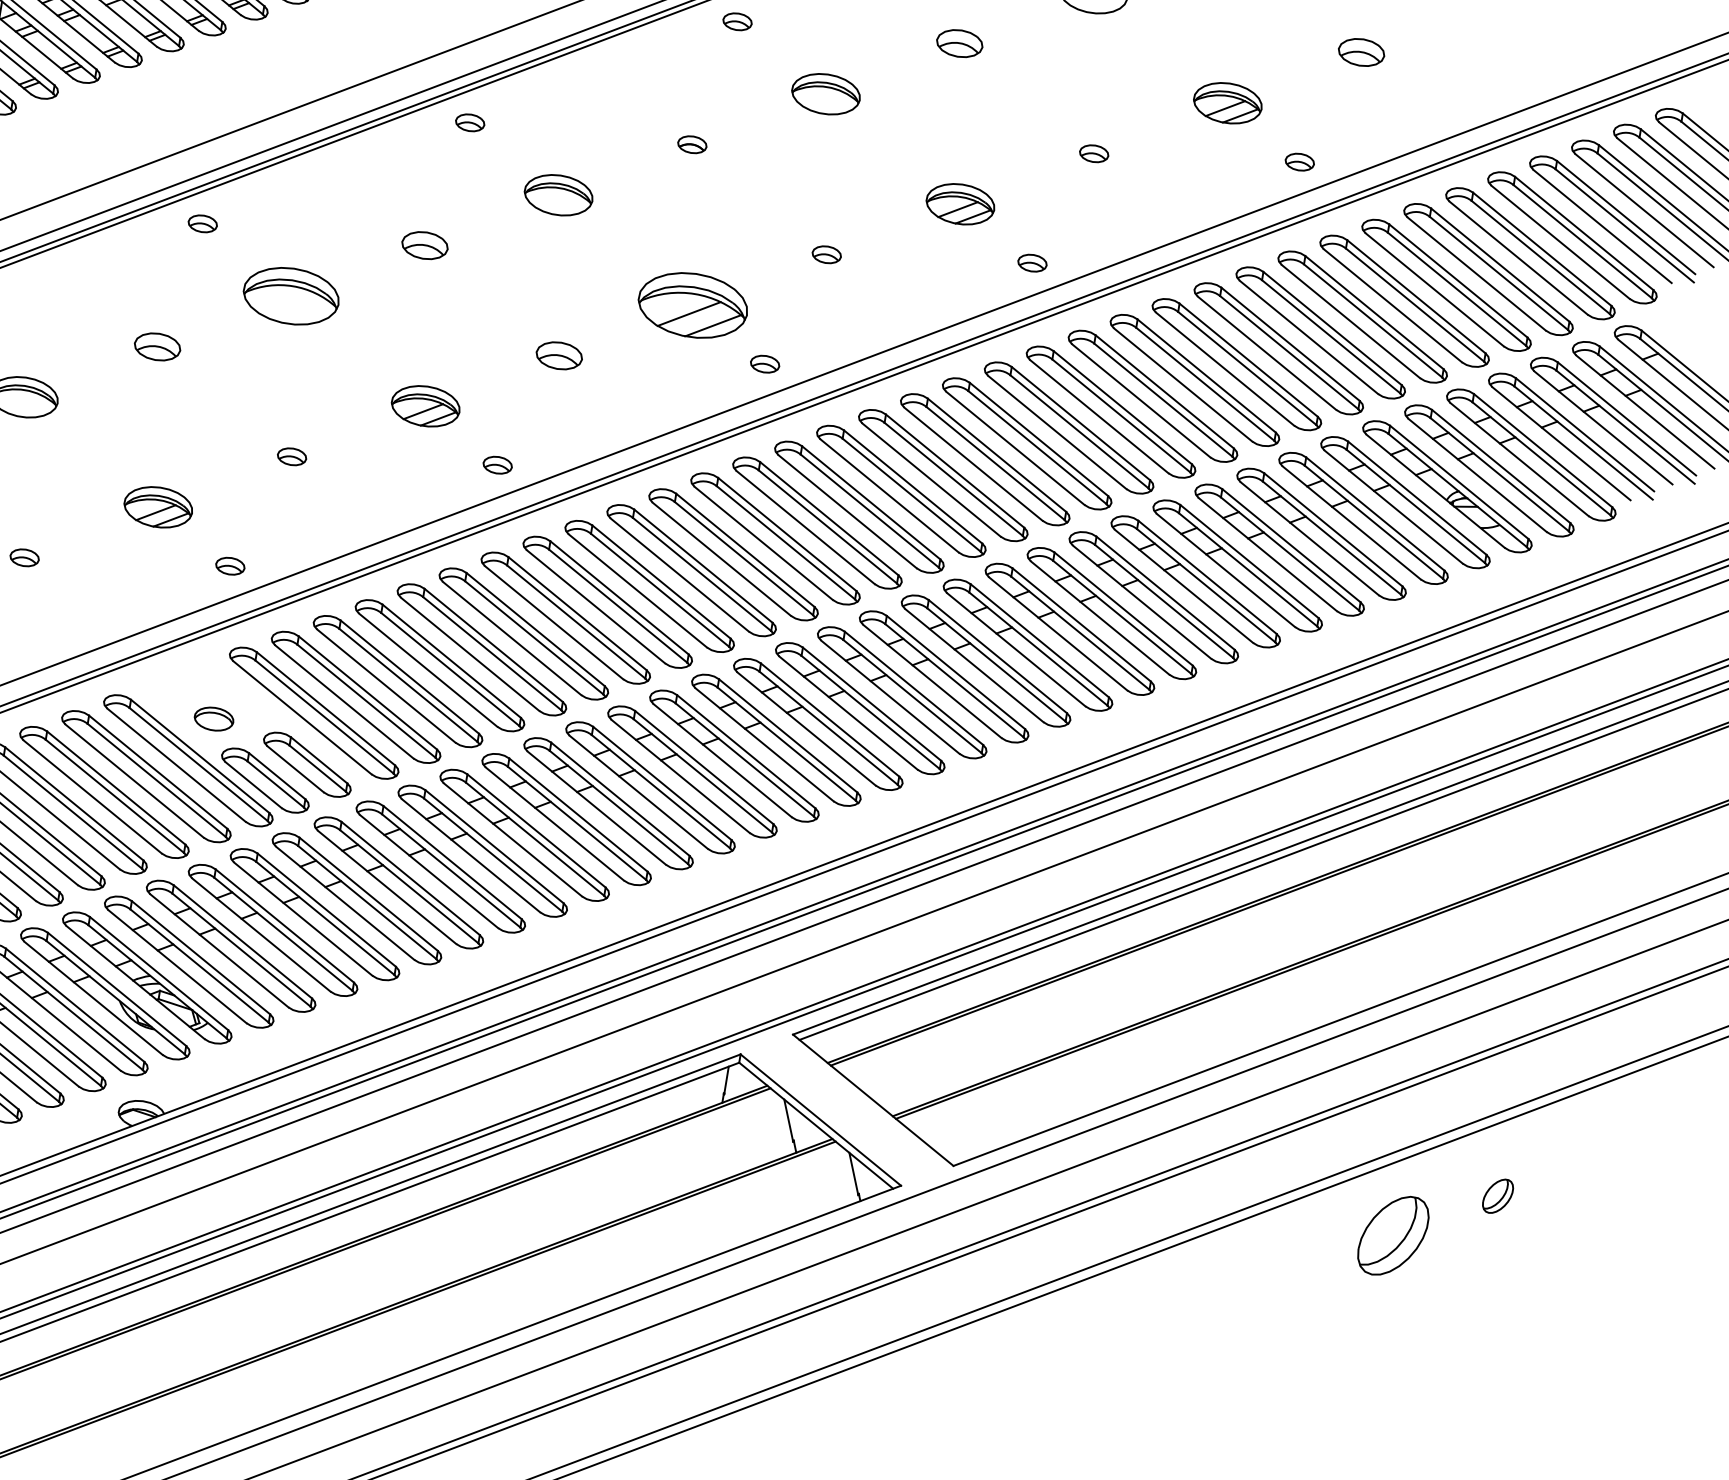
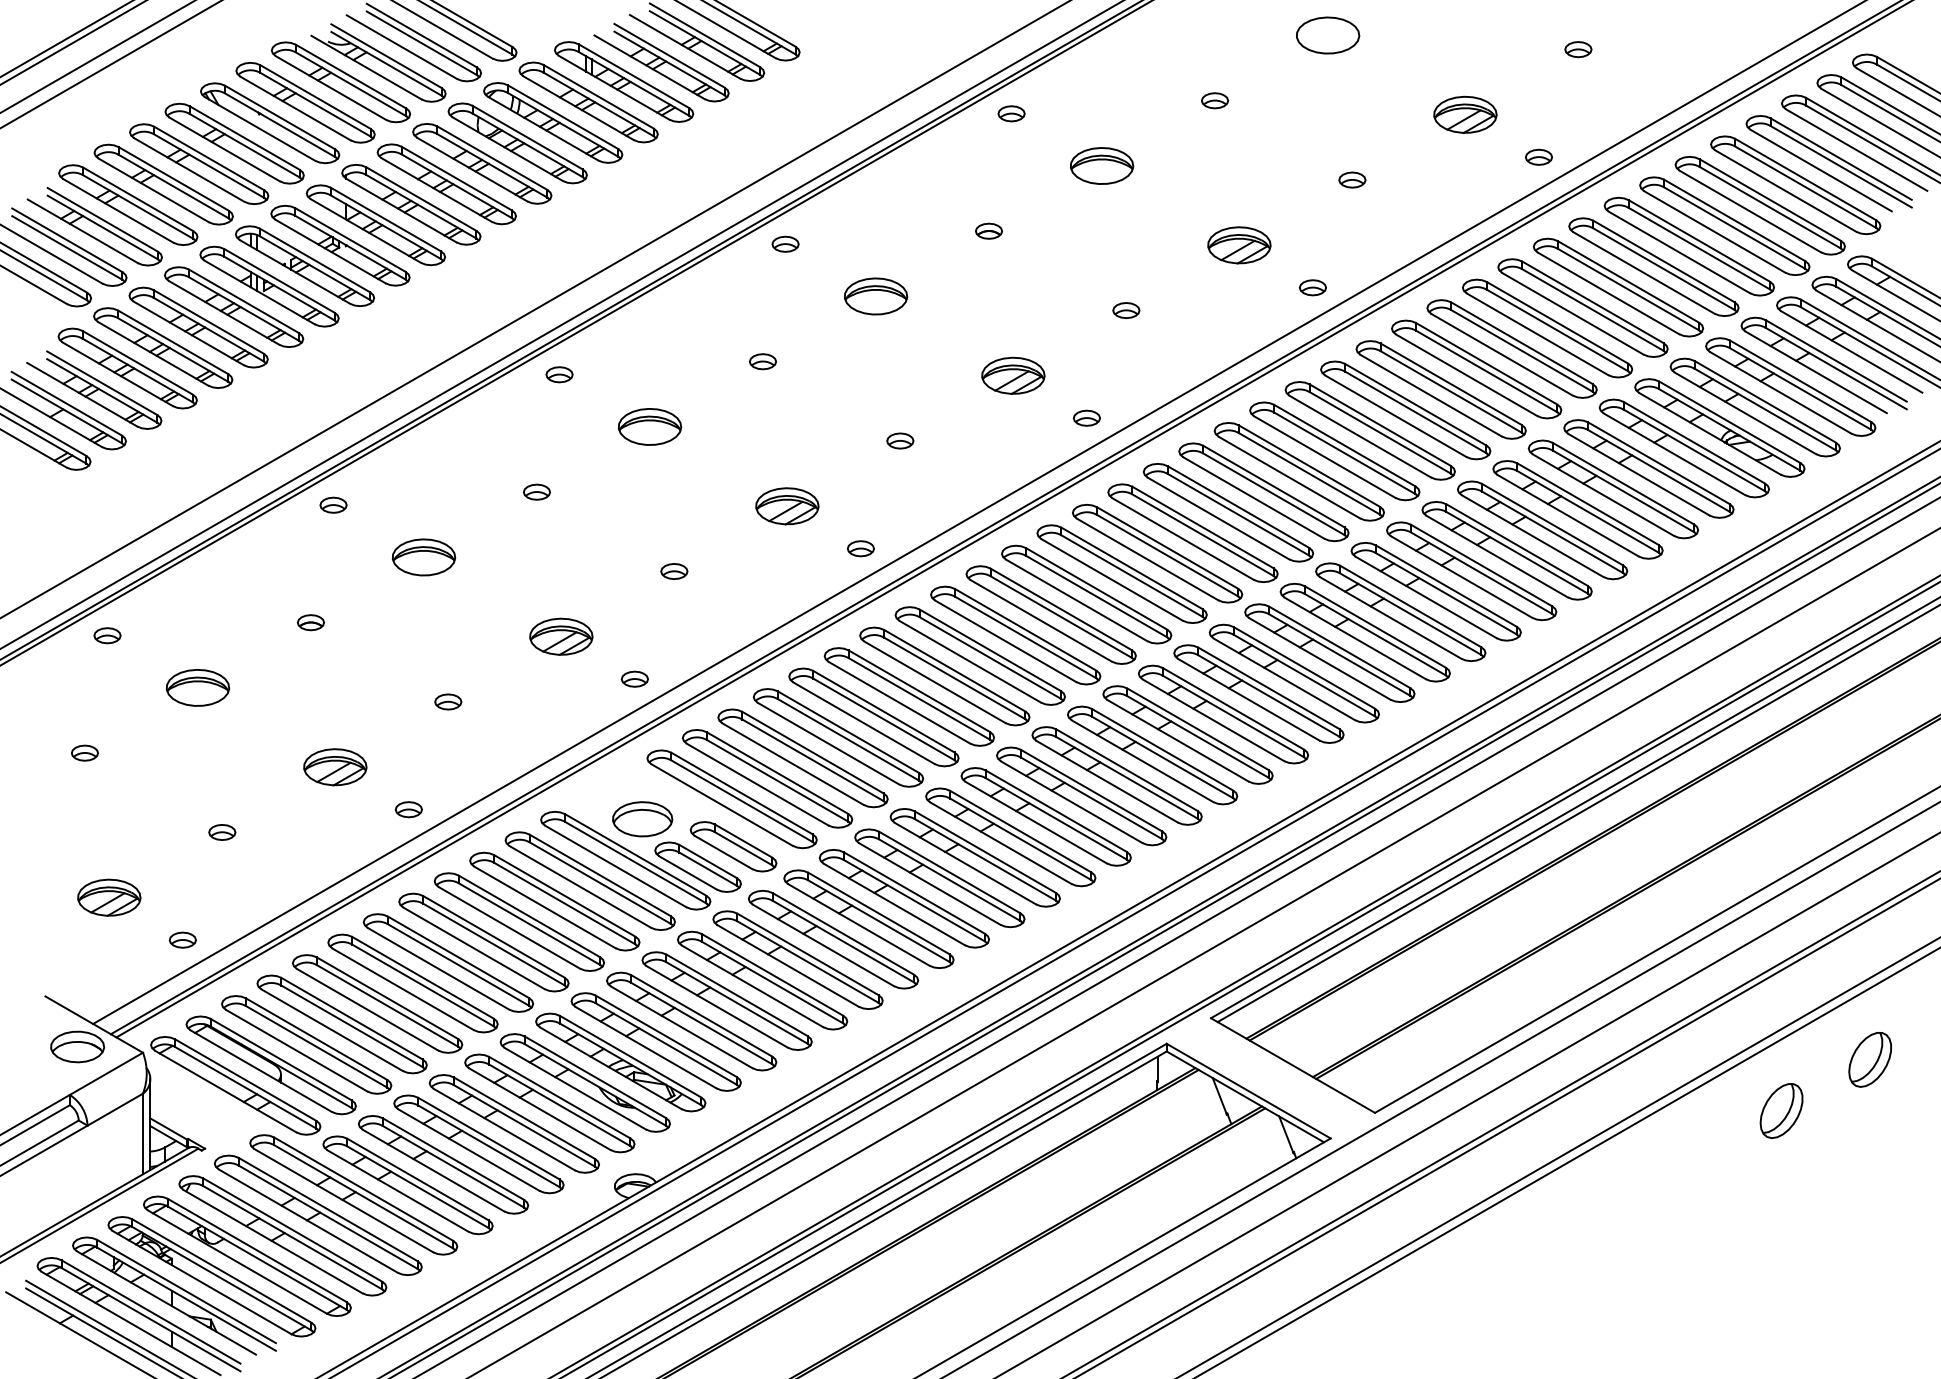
part: (959, 43) -> (1214, 100), size x0.62
part: (1361, 52) -> (1578, 49), size x0.62
part: (424, 245) -> (762, 361), size x0.62
part: (290, 295) -> (649, 426), size x0.71
part: (693, 304) -> (1013, 375), size x0.62
part: (157, 345) -> (536, 491), size x0.62
part: (559, 355) -> (900, 440), size x0.62
part: (213, 719) -> (642, 819), size x1.67
part: (1497, 1195) -> (1869, 1059), size x1.67
part: (1393, 1235) -> (1781, 1110), size x0.71

